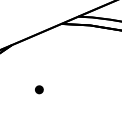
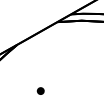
part: (39, 89) -> (40, 90), moved

